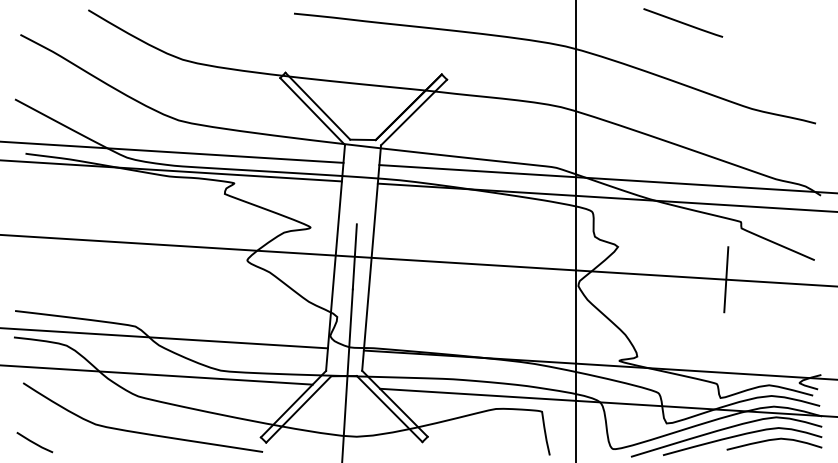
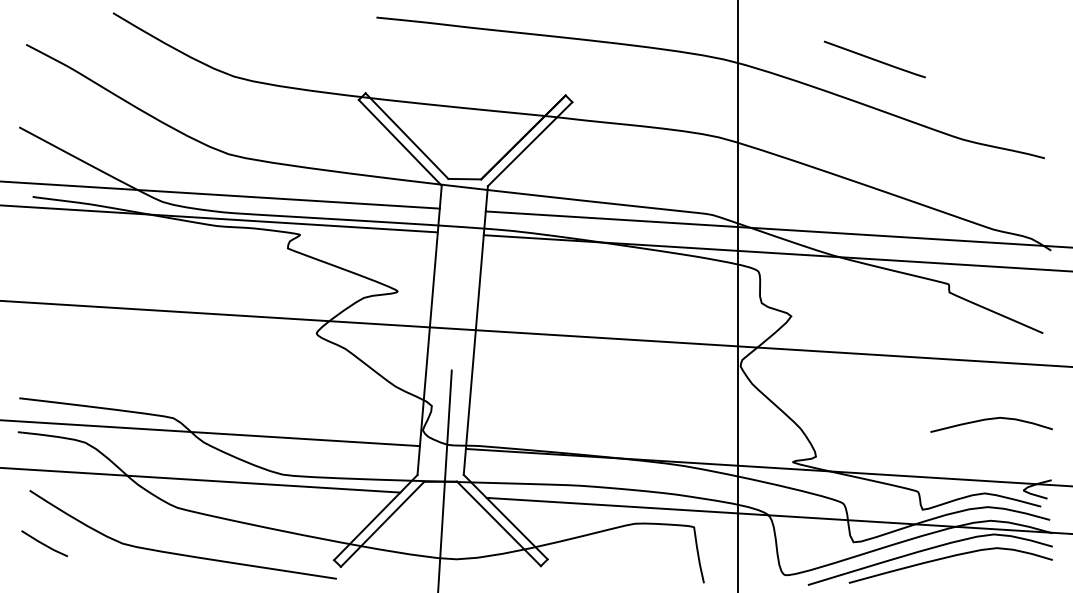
line: (682, 22) -> (874, 59), moved
line: (354, 256) -> (453, 328), removed
line: (725, 279) -> (929, 357), removed
curve: (774, 440) -> (991, 419), moved
line: (34, 442) -> (44, 543), moved

